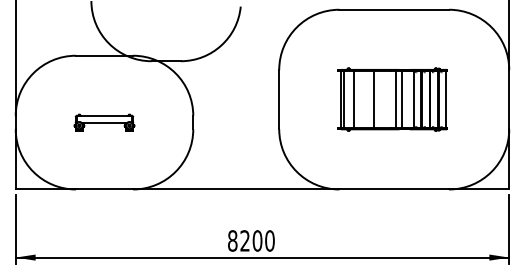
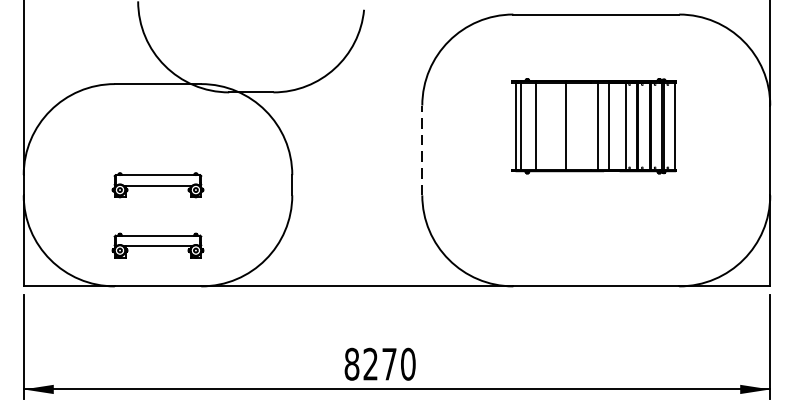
line: (279, 99) -> (422, 150), solid -> dashed
part: (392, 99) -> (593, 126), moved
part: (104, 162) -> (157, 245), added
text: (257, 240) -> (389, 363), 8200 -> 8270

